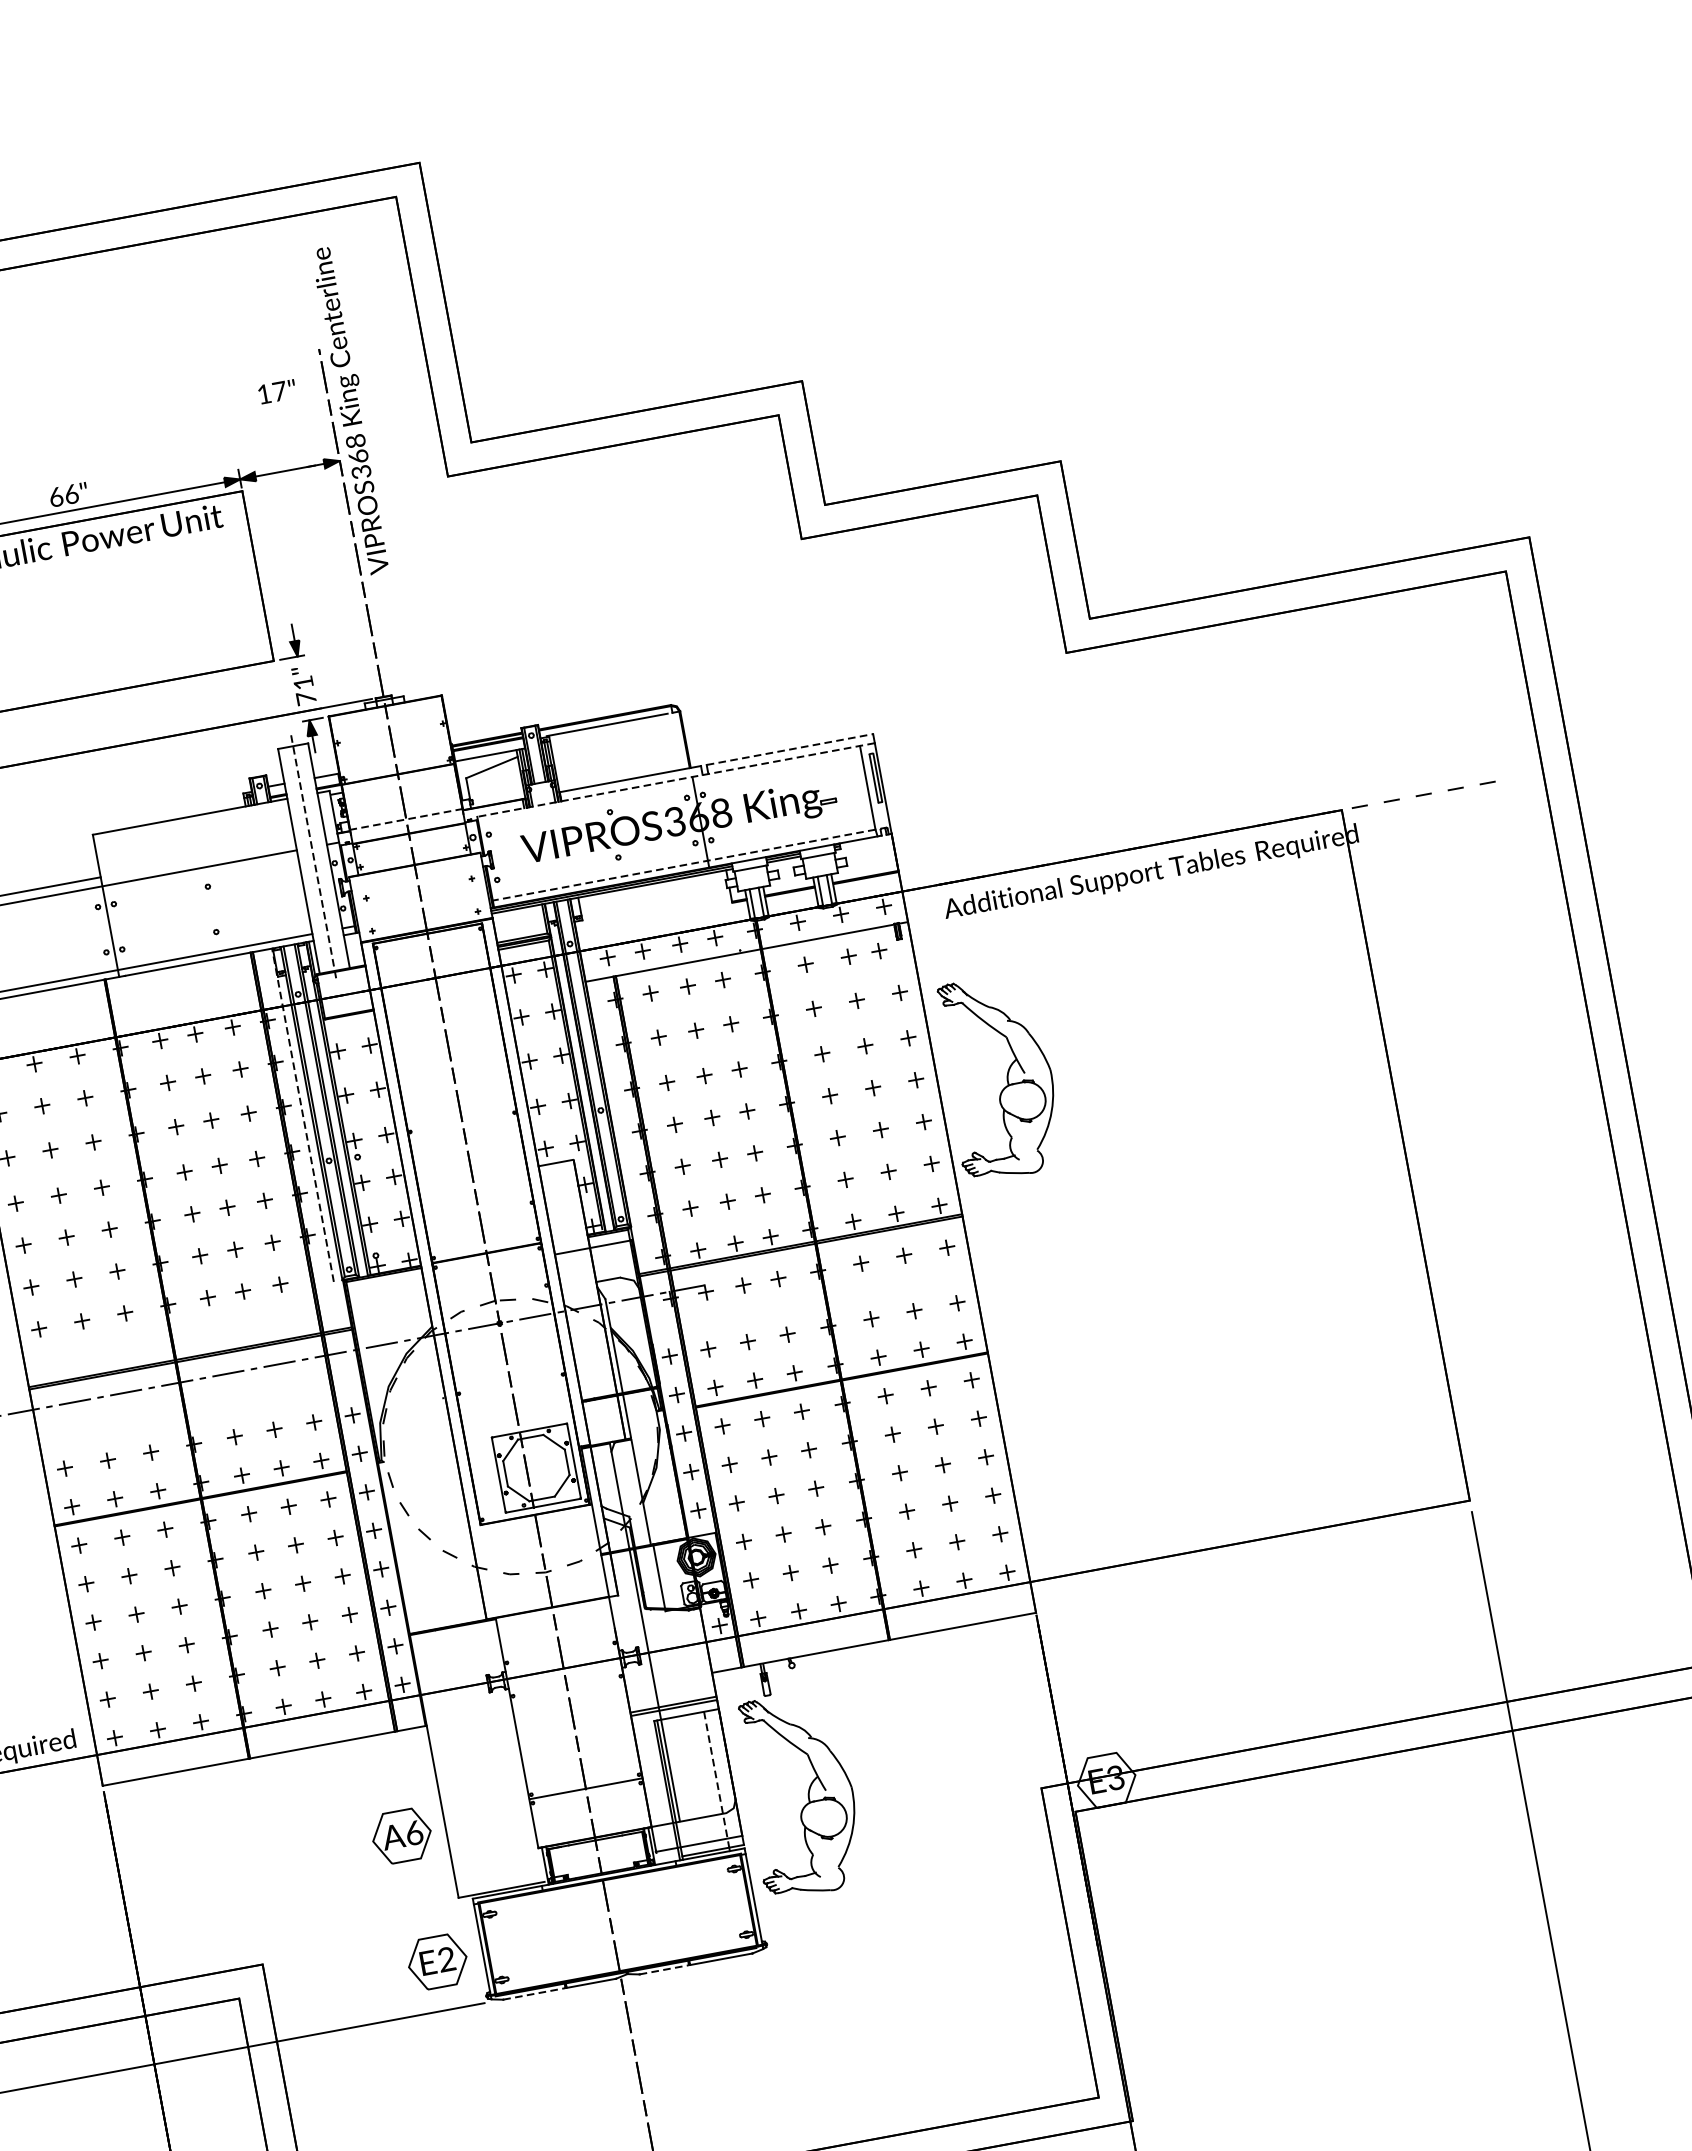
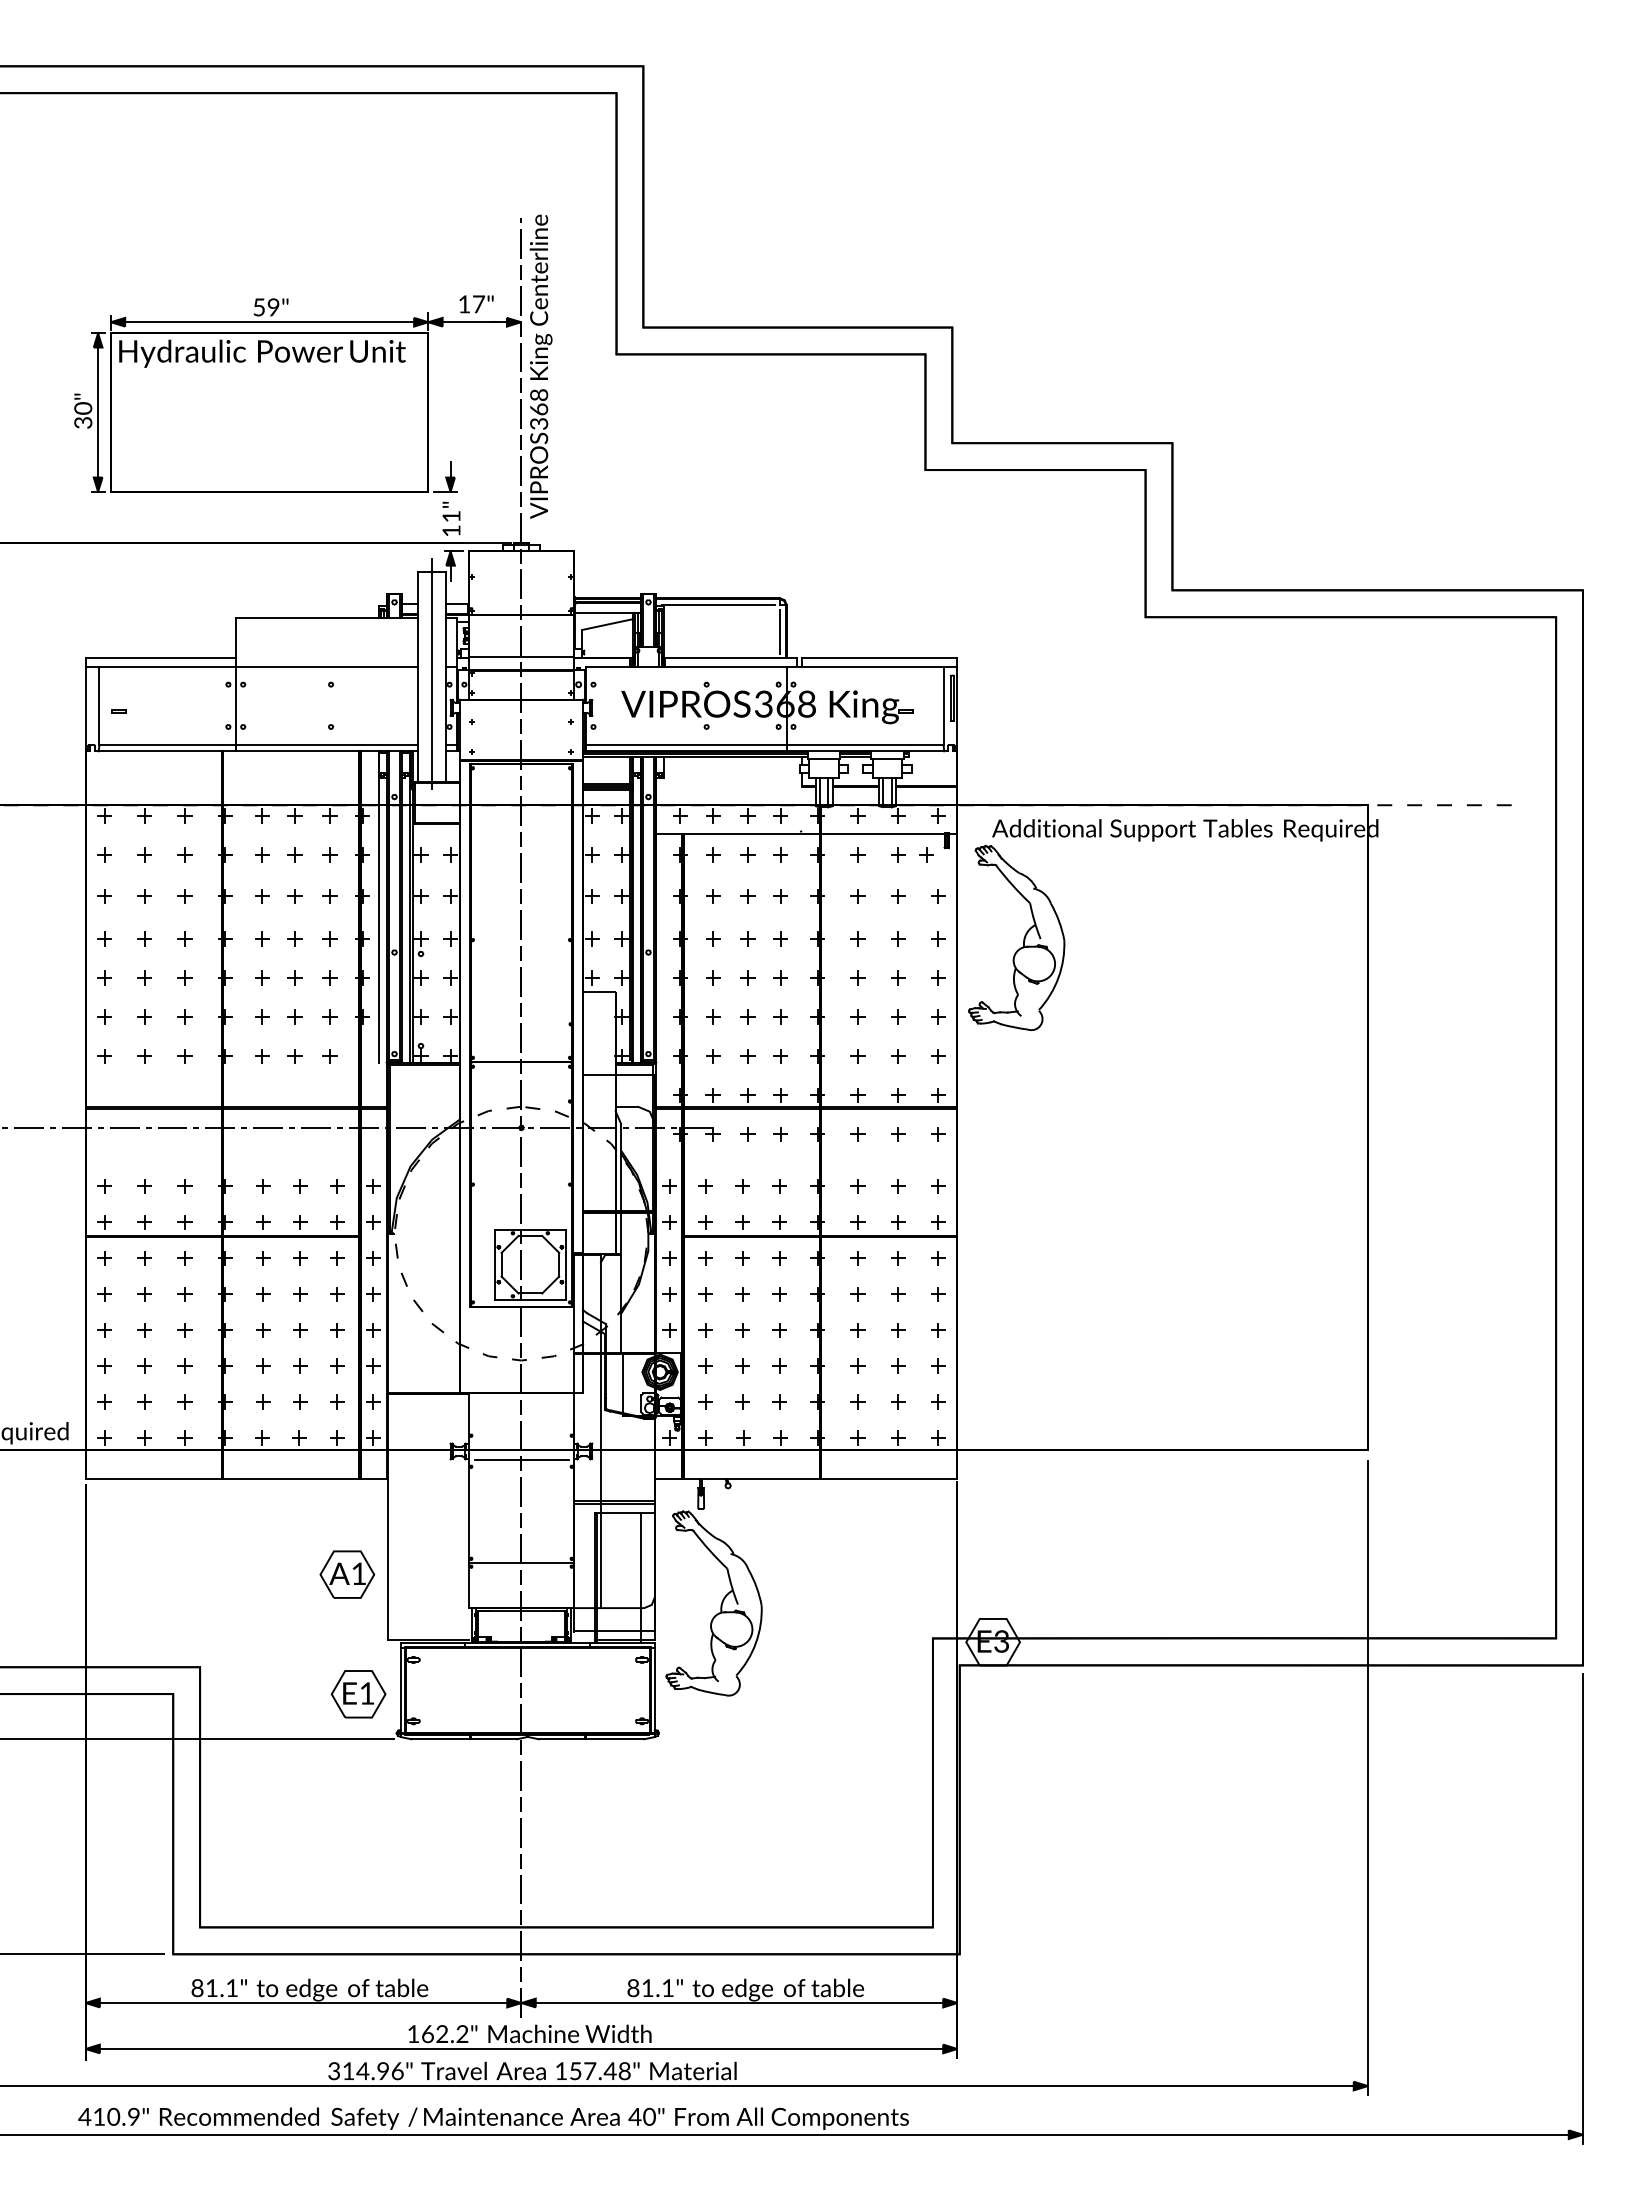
text: (277, 392) -> (476, 304), moved
text: (351, 410) -> (540, 366), moved
text: (64, 495) -> (266, 307), 66" -> 59"
text: (306, 697) -> (451, 530), 71" -> 11"
line: (677, 740) -> (779, 631), added
line: (789, 749) -> (879, 658), dashed -> solid
line: (675, 779) -> (771, 666), dashed -> solid
line: (406, 819) -> (521, 657), dashed -> solid
line: (313, 855) -> (431, 674), dashed -> solid
line: (683, 864) -> (764, 744), dashed -> solid
part: (1006, 1076) -> (1023, 938), moved
line: (302, 1114) -> (378, 906), dashed -> solid
line: (565, 1679) -> (521, 1460), added
line: (717, 1779) -> (641, 1576), dashed -> solid
text: (413, 1832) -> (358, 1573), A6 -> A1
text: (446, 1959) -> (366, 1693), E2 -> E1
line: (663, 1970) -> (561, 1739), dashed -> solid
line: (534, 1994) -> (440, 1739), dashed -> solid

